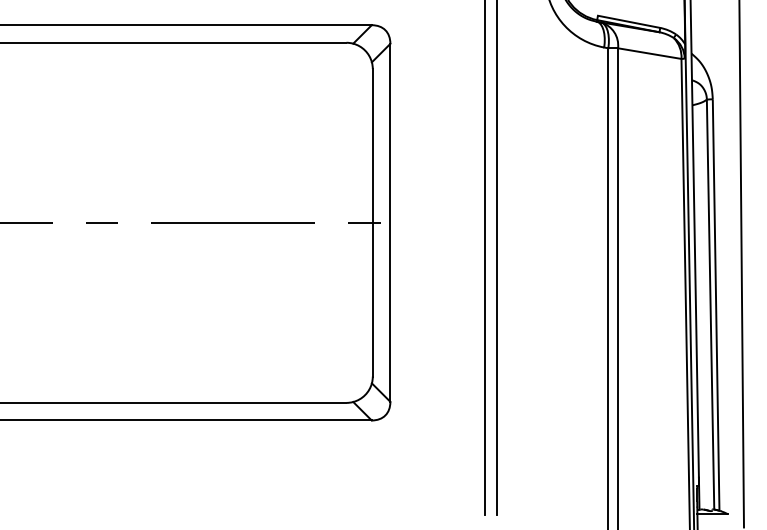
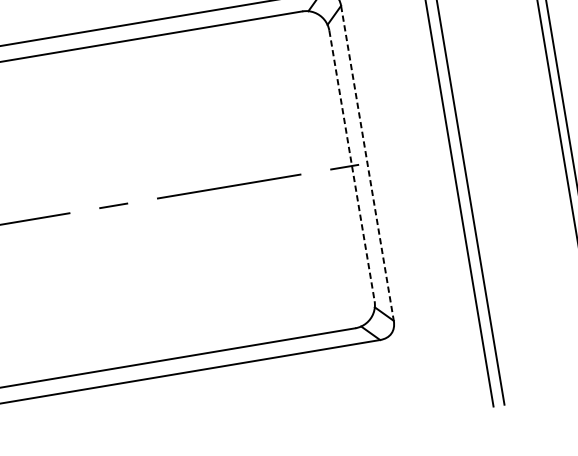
line: (372, 222) -> (351, 165), solid -> dashed
line: (390, 223) -> (367, 163), solid -> dashed

